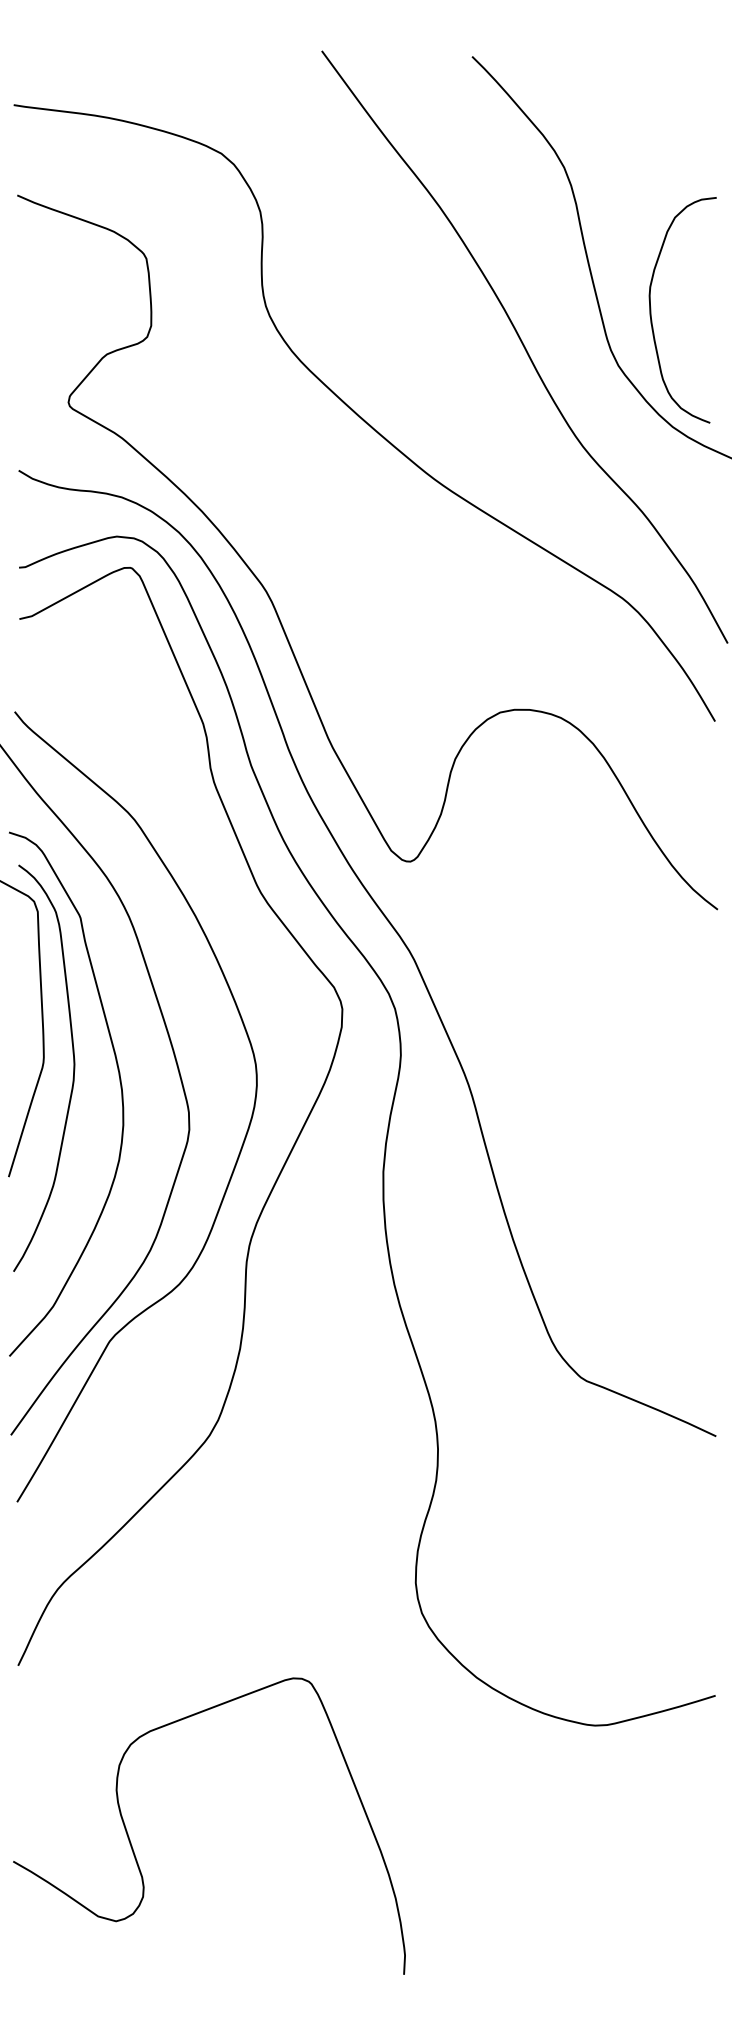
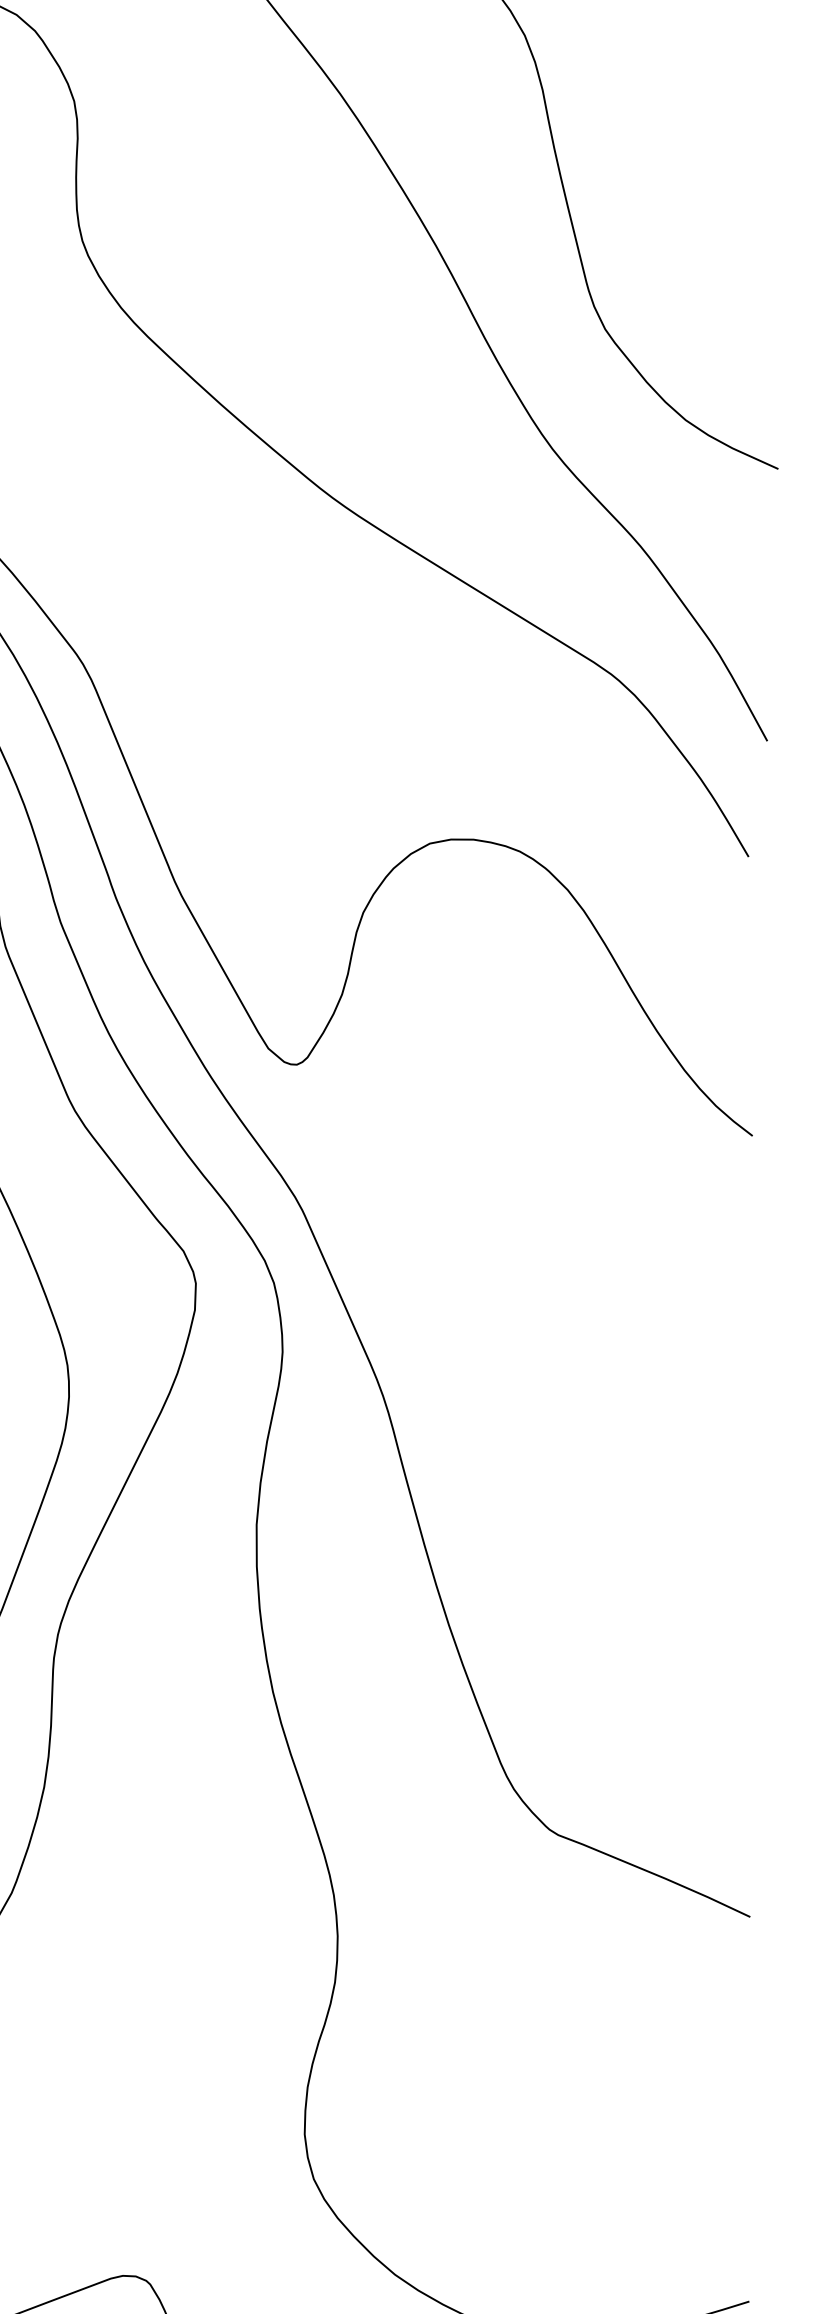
curve: (651, 310) -> (654, 247), removed

